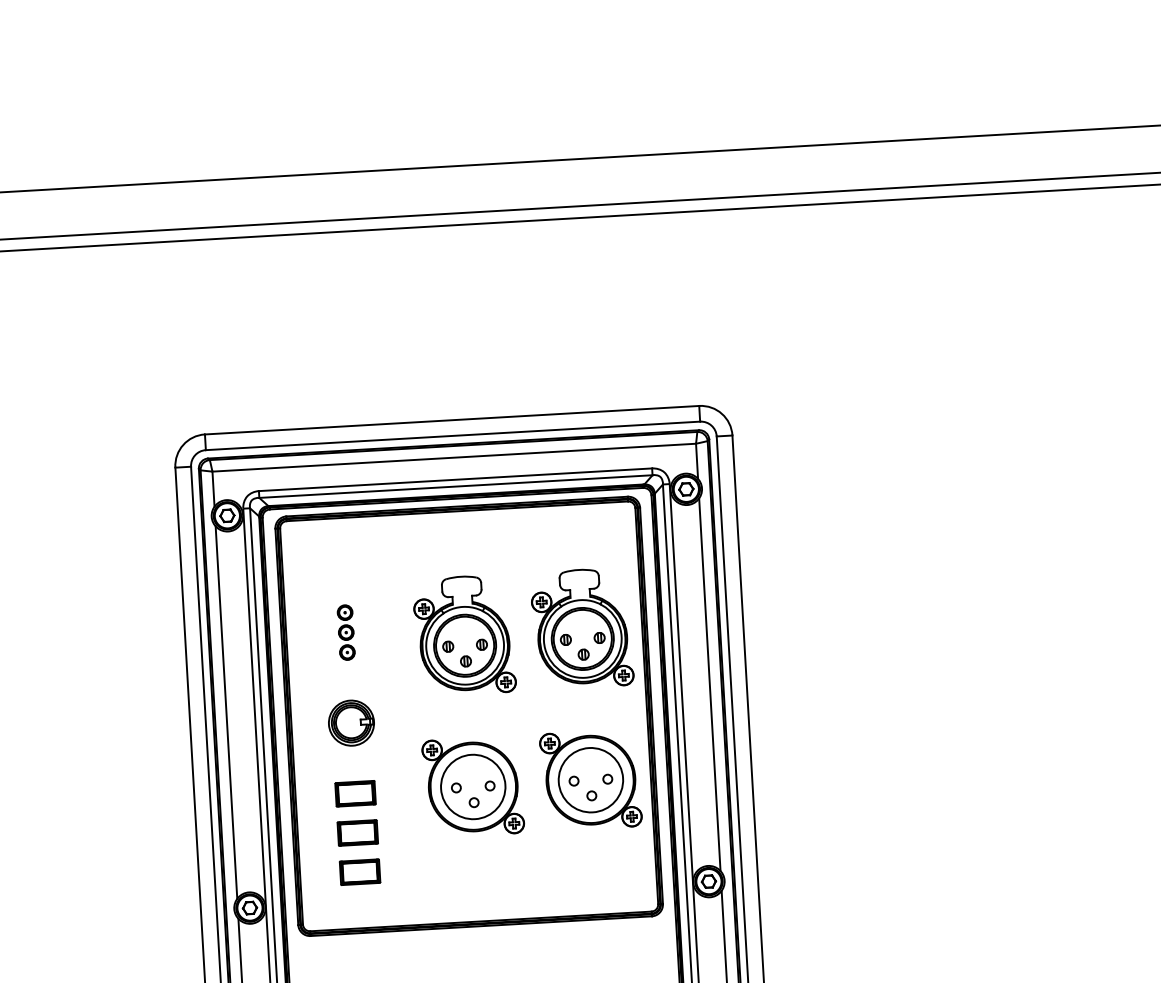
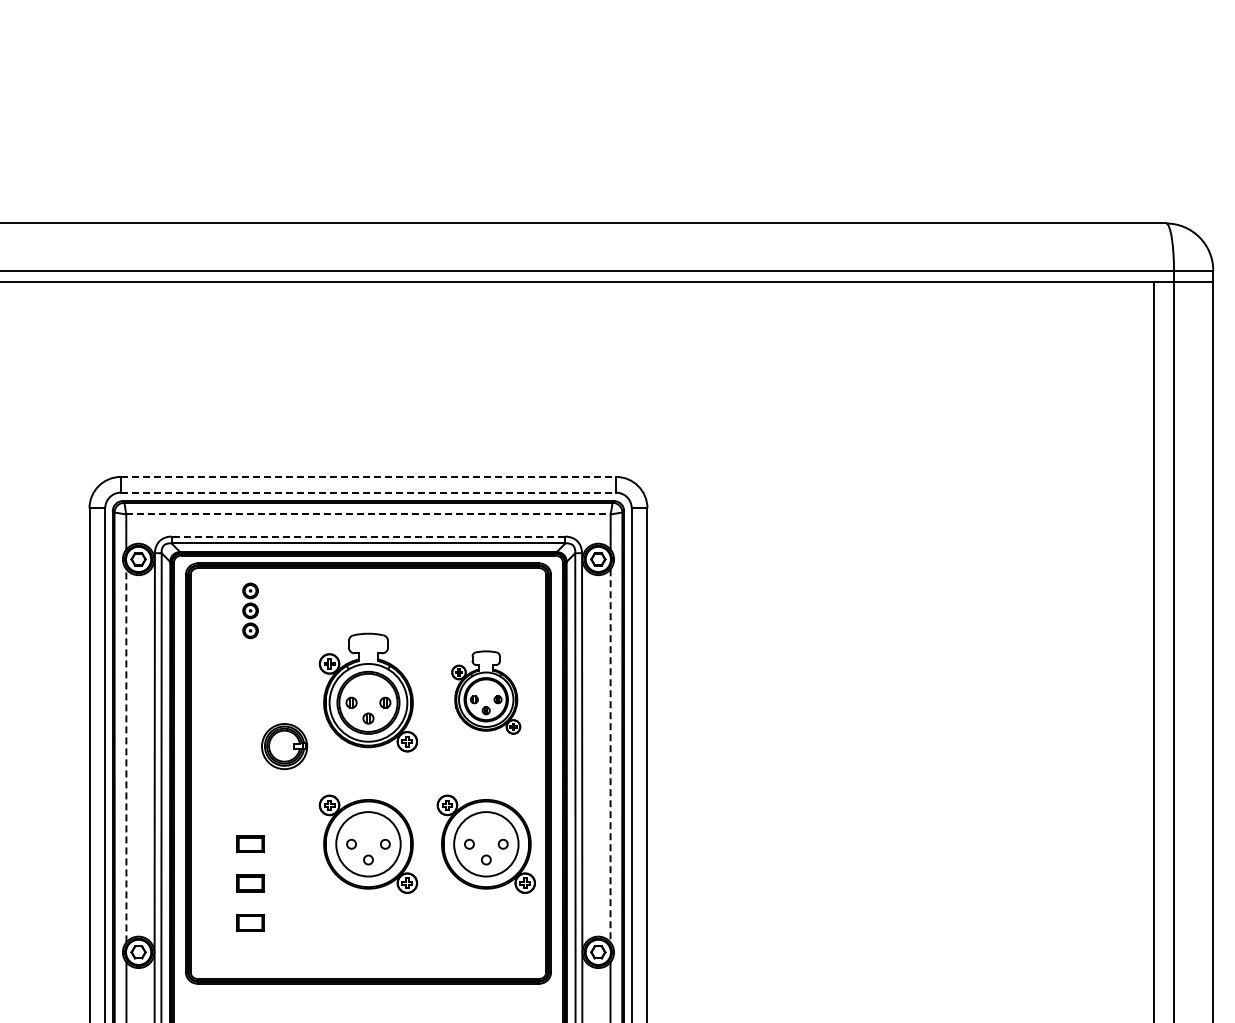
line: (452, 419) -> (368, 476), solid -> dashed
line: (453, 435) -> (368, 492), solid -> dashed
line: (454, 457) -> (368, 514), solid -> dashed
line: (455, 479) -> (368, 536), solid -> dashed
part: (581, 628) -> (485, 692), size x0.7
part: (346, 632) -> (250, 610), moved
line: (709, 684) -> (610, 755), solid -> dashed
line: (226, 712) -> (126, 755), solid -> dashed
part: (351, 723) -> (284, 746), moved
part: (355, 792) -> (250, 843), size x0.7
part: (357, 832) -> (250, 883), size x0.7
part: (359, 871) -> (250, 922), size x0.7

